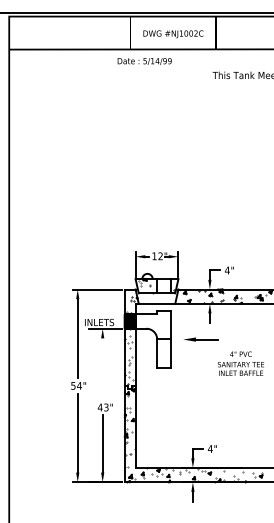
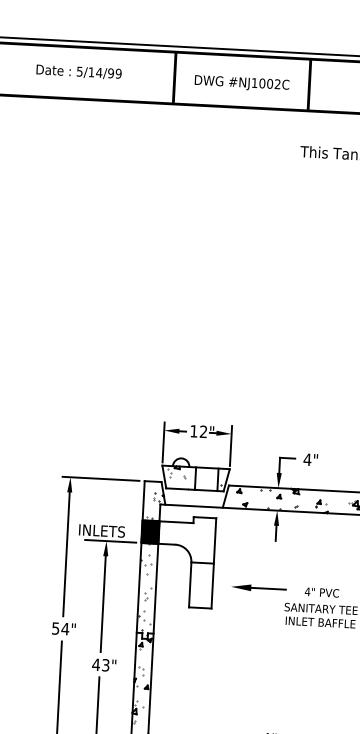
text: (144, 61) -> (78, 72), moved
part: (201, 339) -> (259, 588), moved
line: (102, 368) -> (102, 603), added

